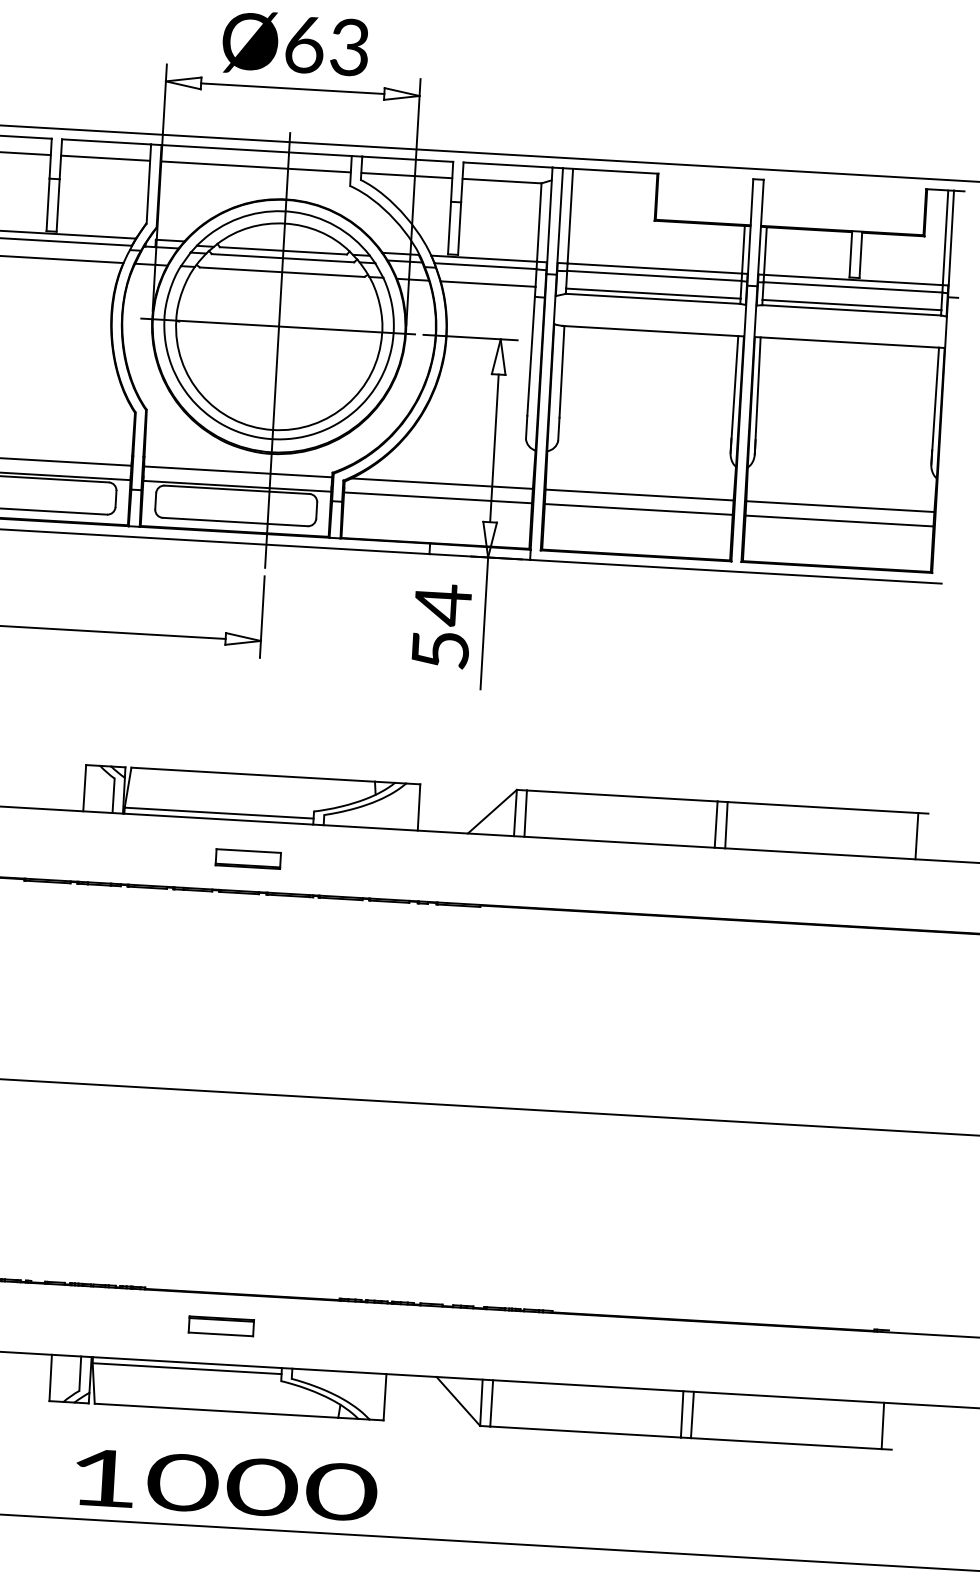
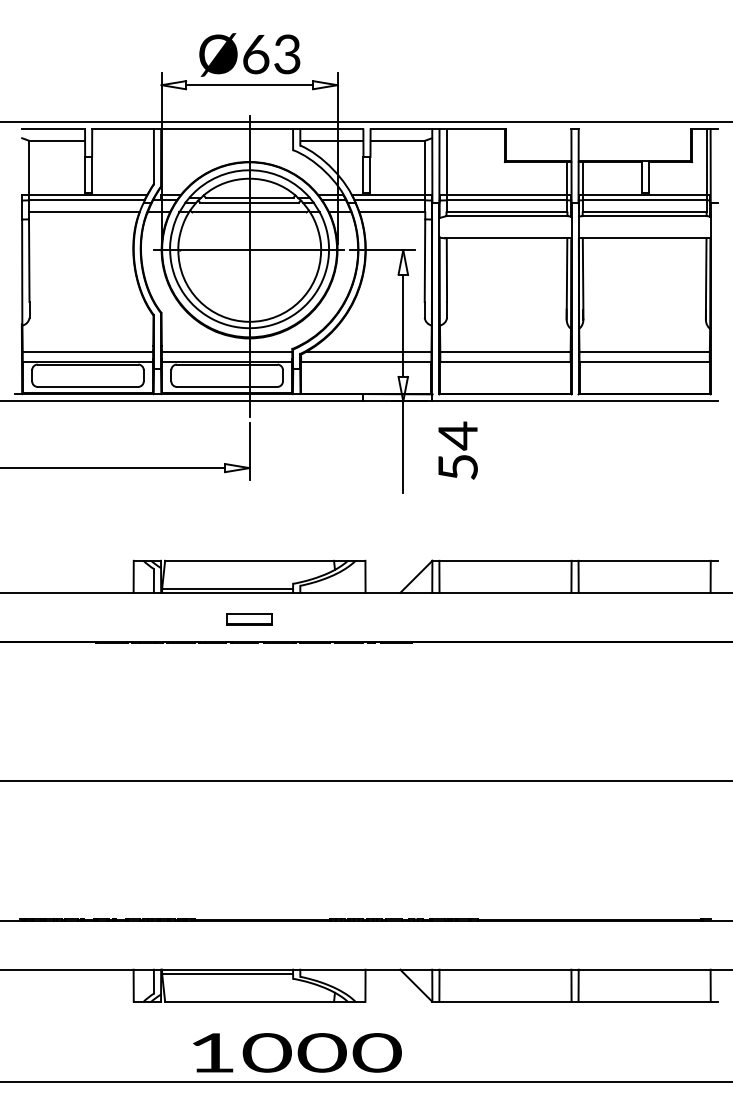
line: (104, 157) -> (122, 140), removed
line: (254, 166) -> (226, 140), removed
text: (441, 625) -> (457, 450), moved
part: (221, 1326) -> (249, 943), removed
text: (226, 1484) -> (297, 1052), moved

